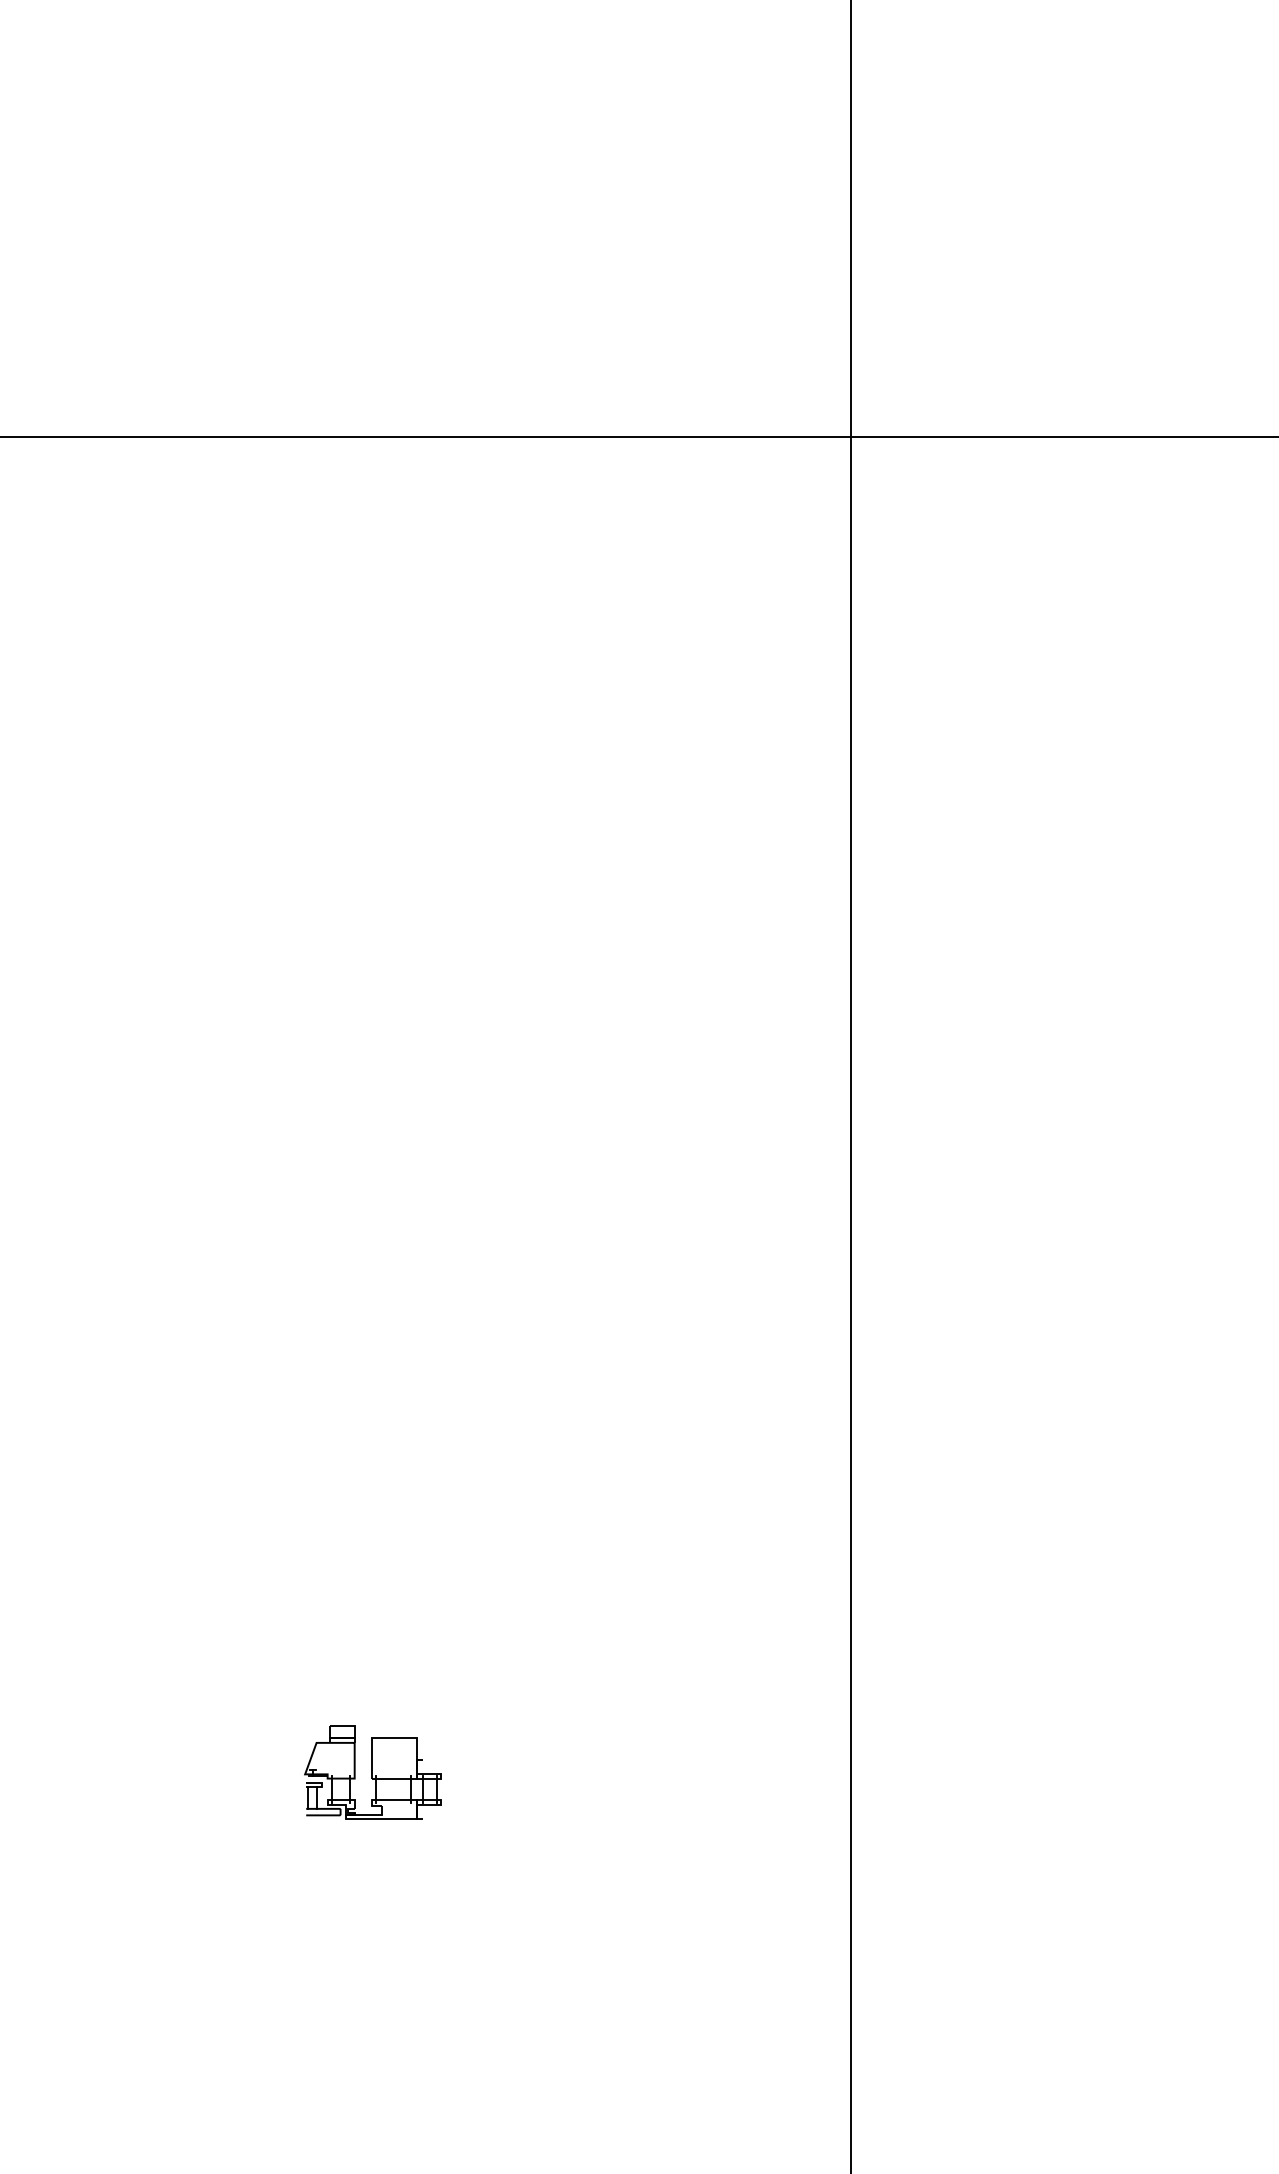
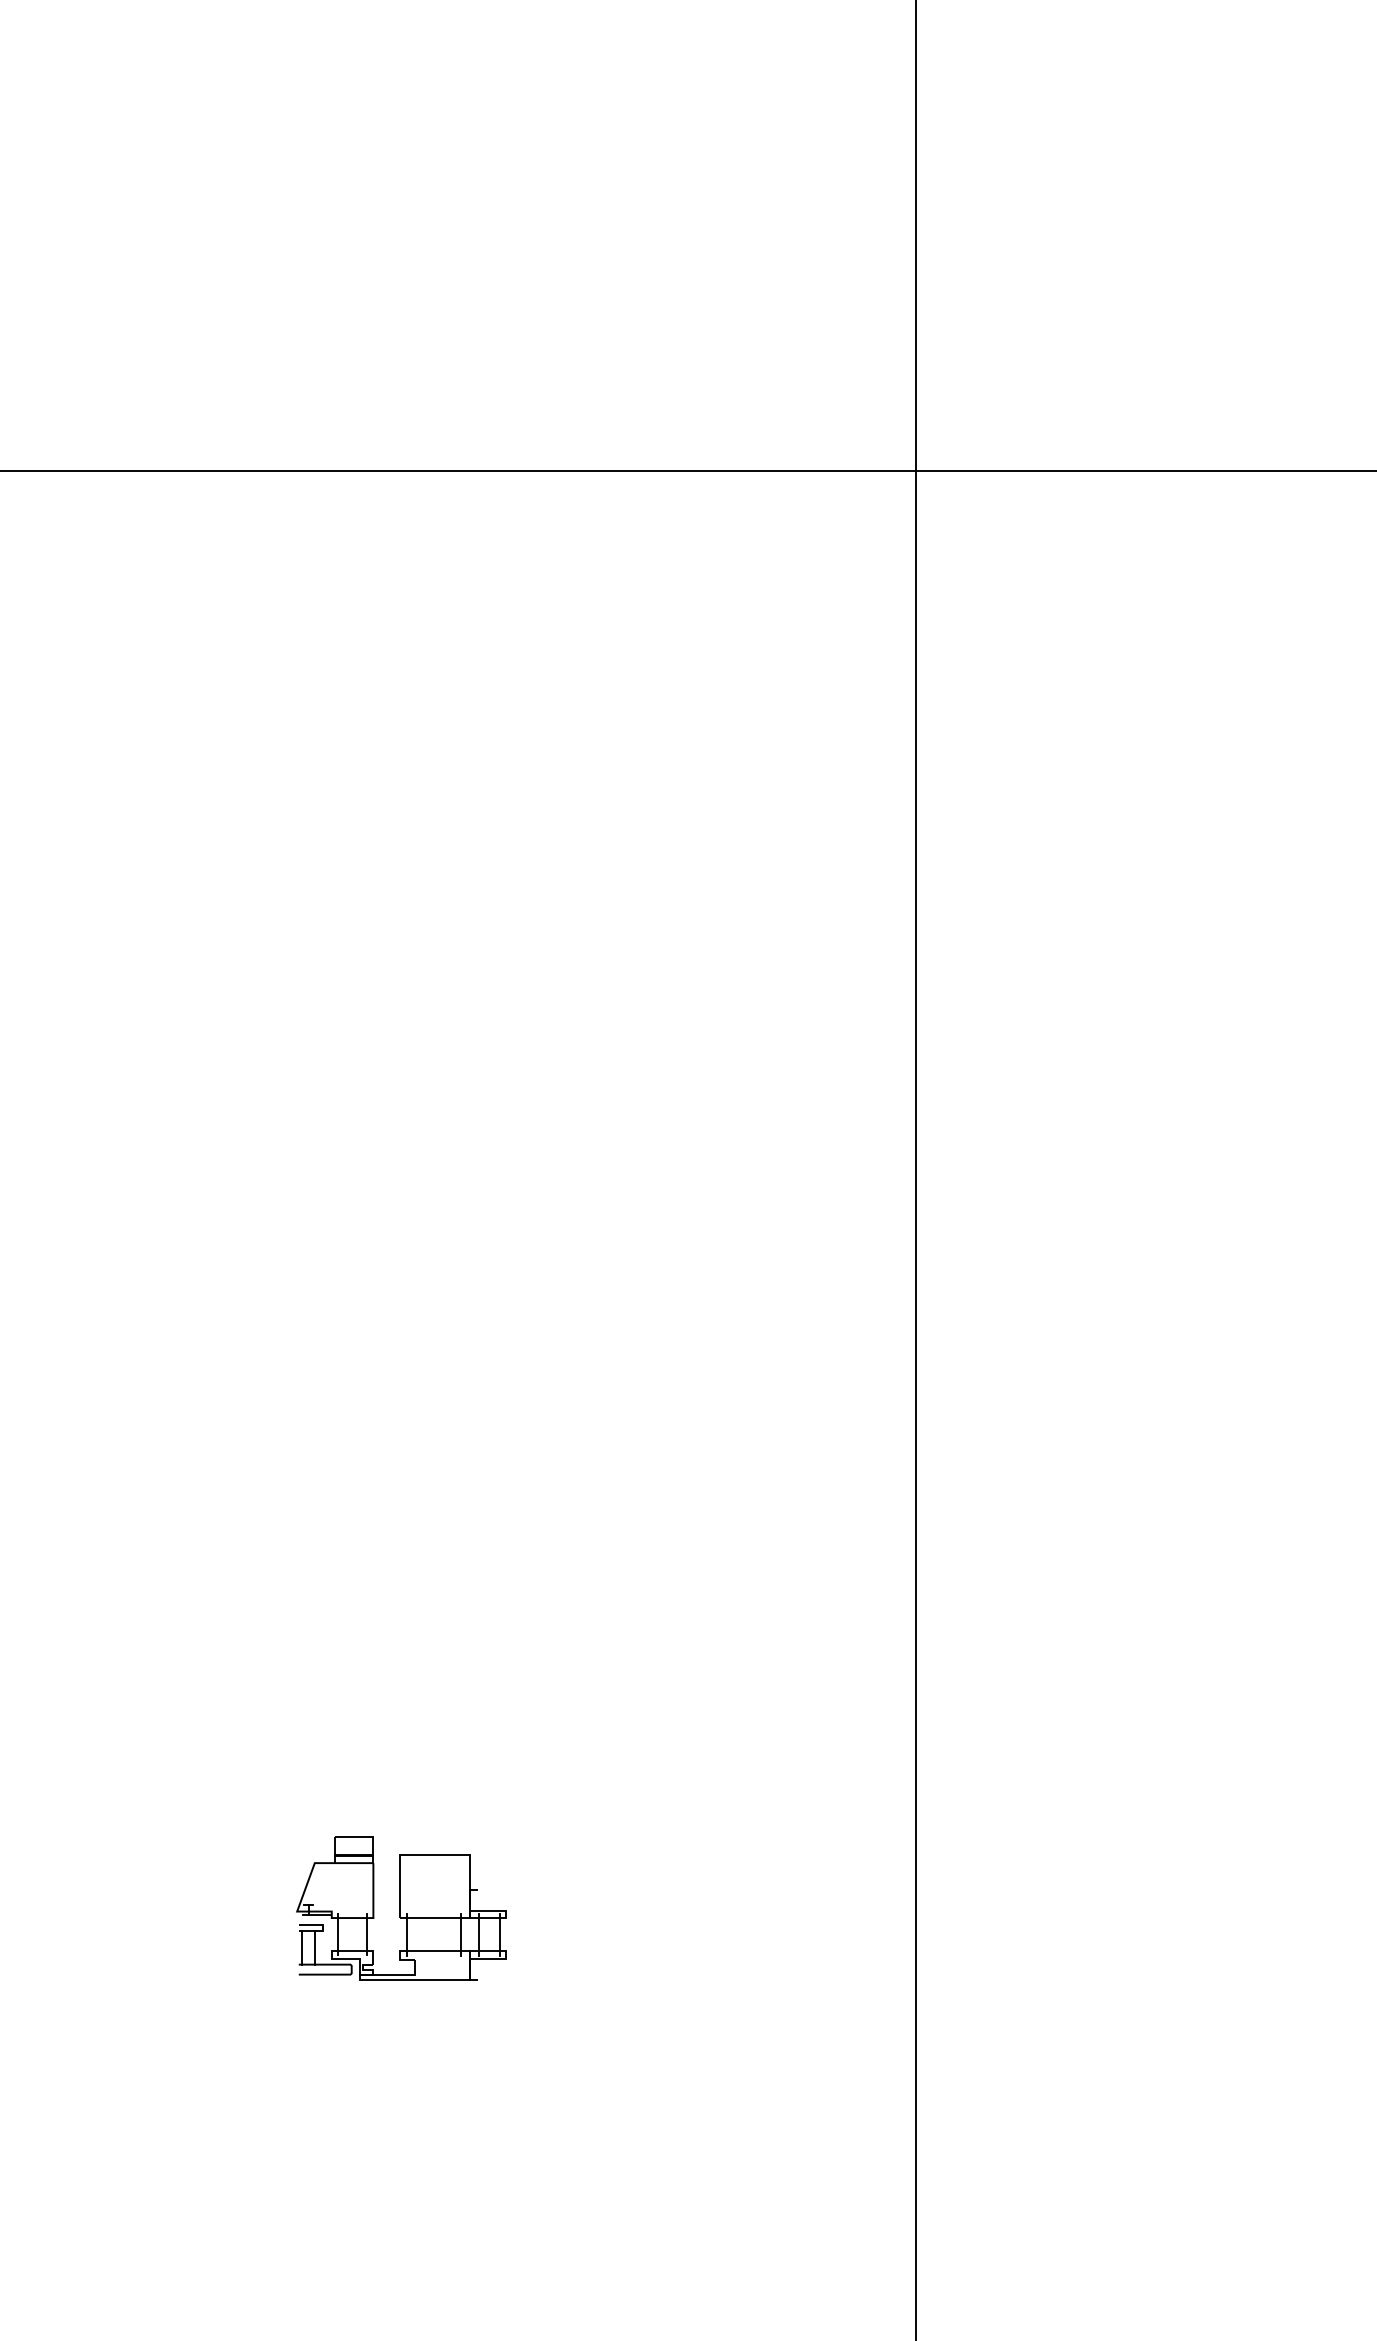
part: (372, 1772) -> (401, 1908), size x1.43

